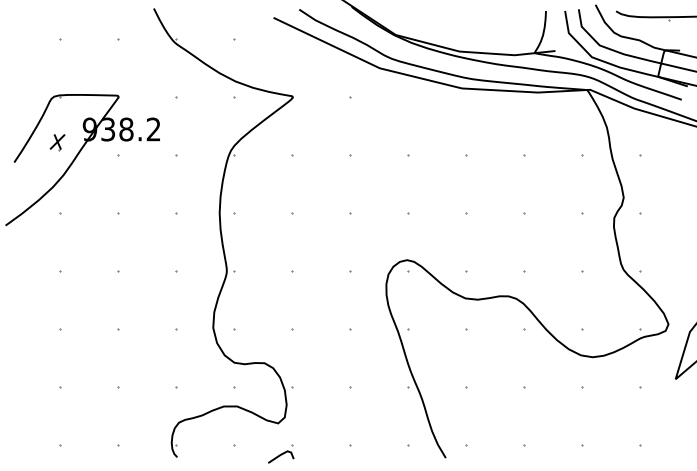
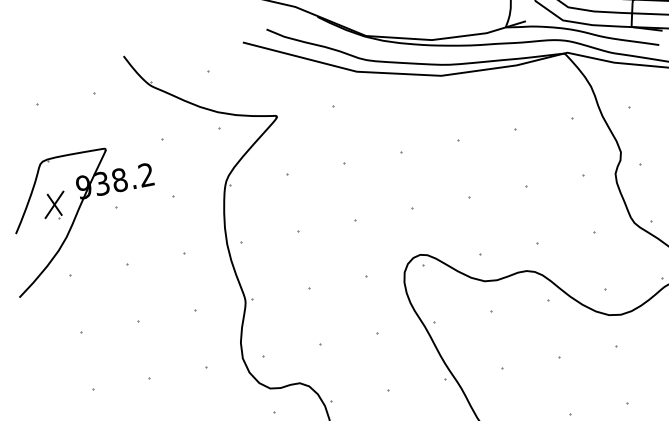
part: (57, 142) -> (54, 206), size x1.67

